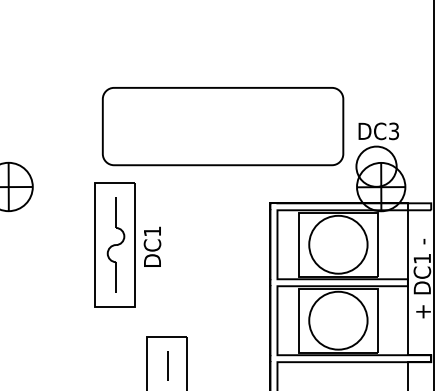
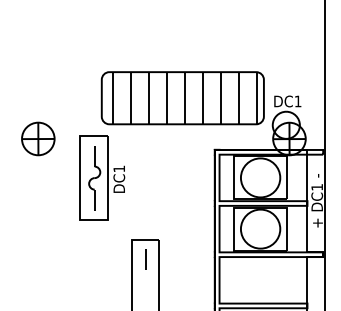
hatch: (225, 126) -> (184, 98), added
text: (393, 131) -> (297, 101), DC3 -> DC1
part: (127, 244) -> (102, 177), moved

